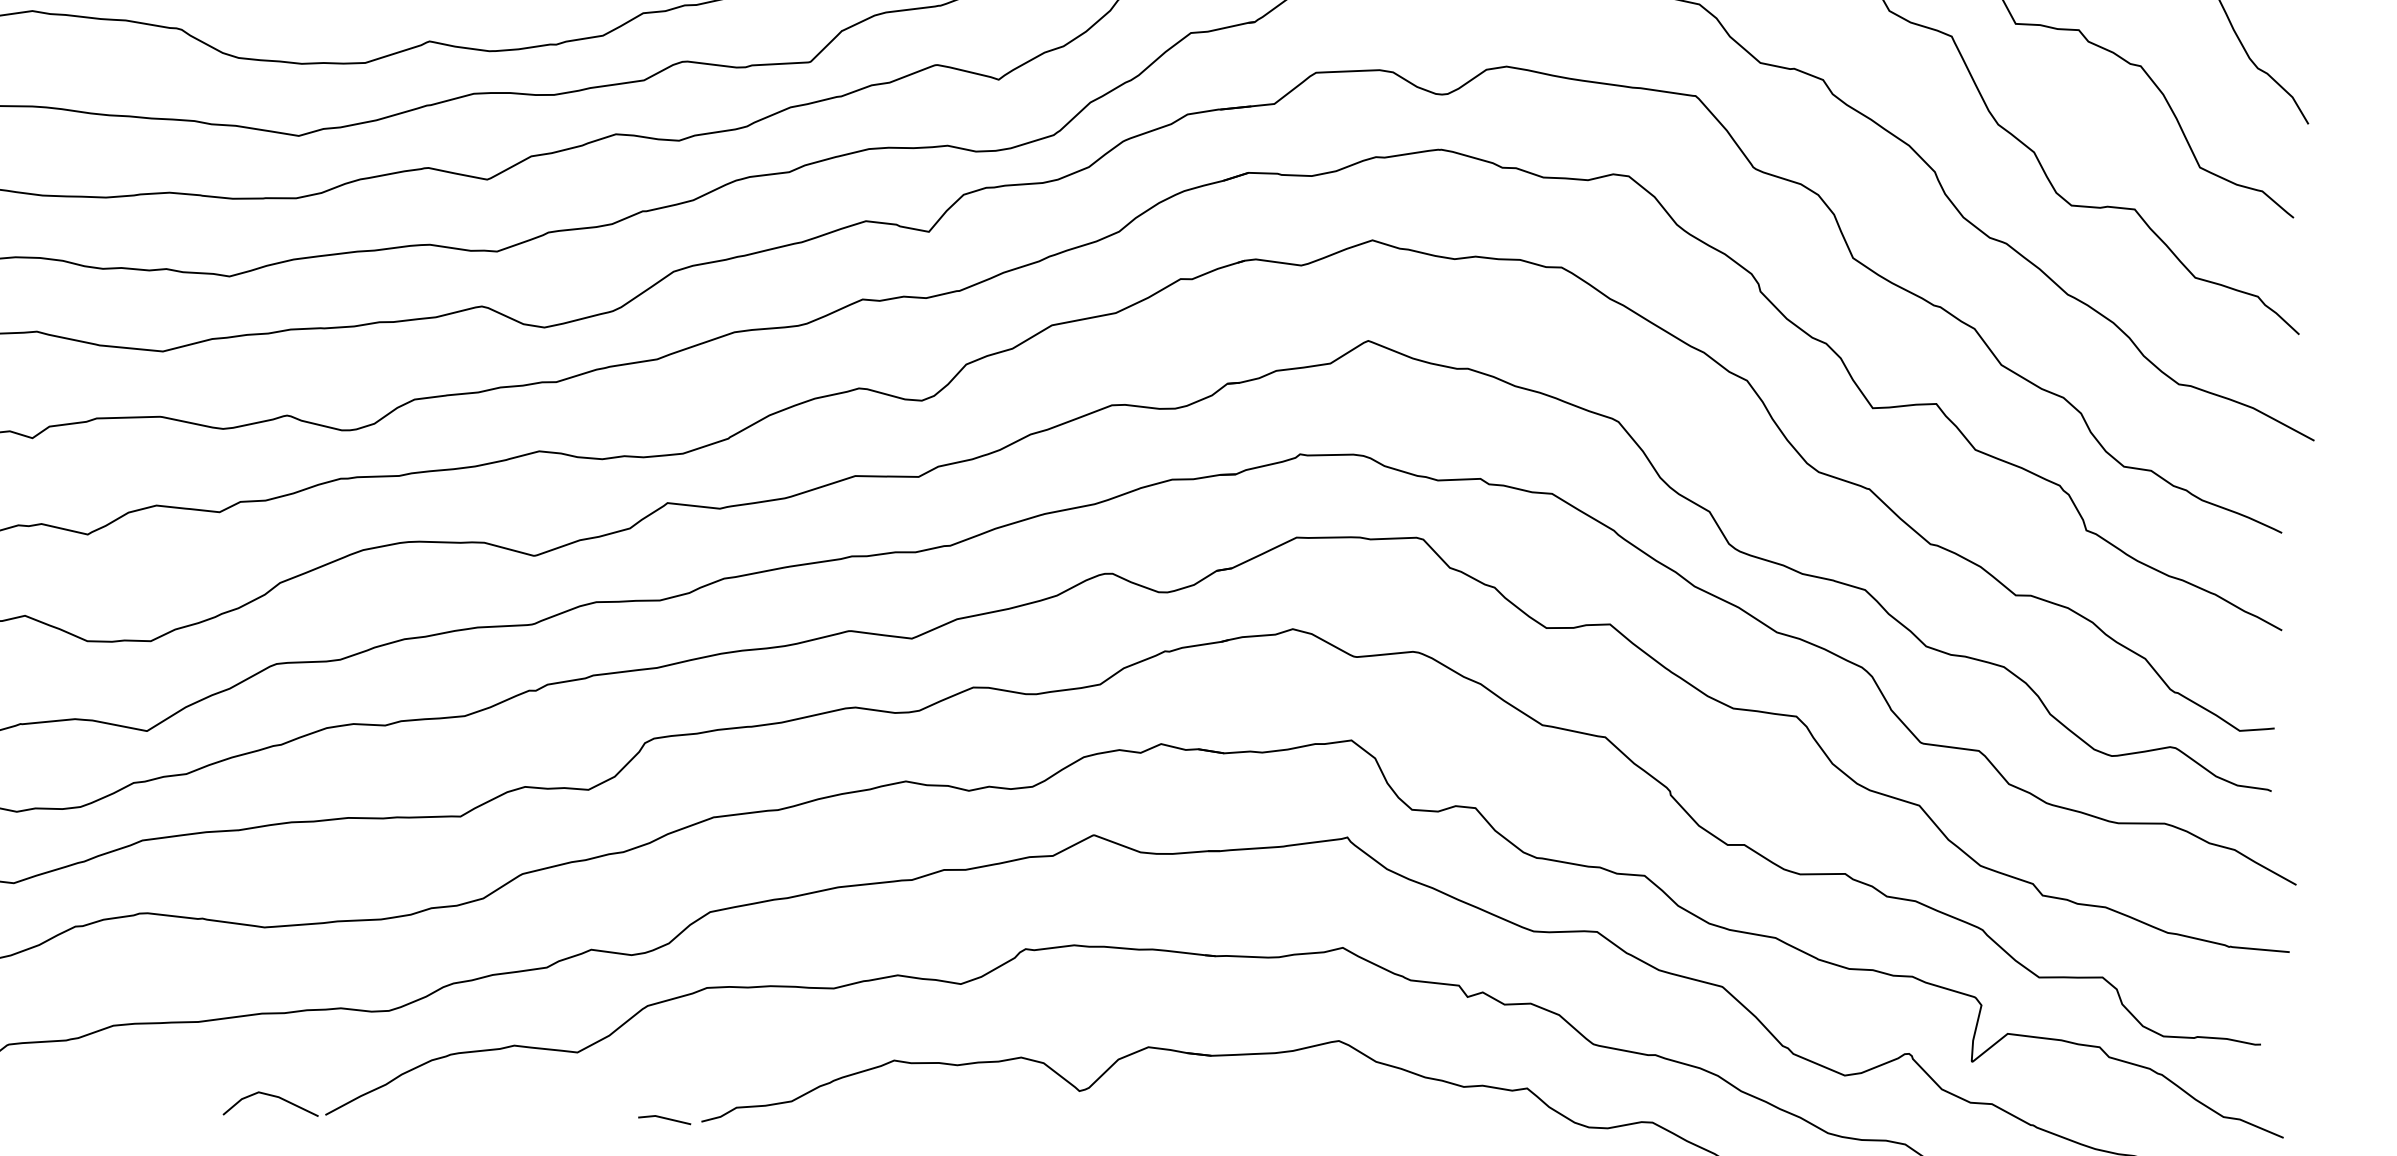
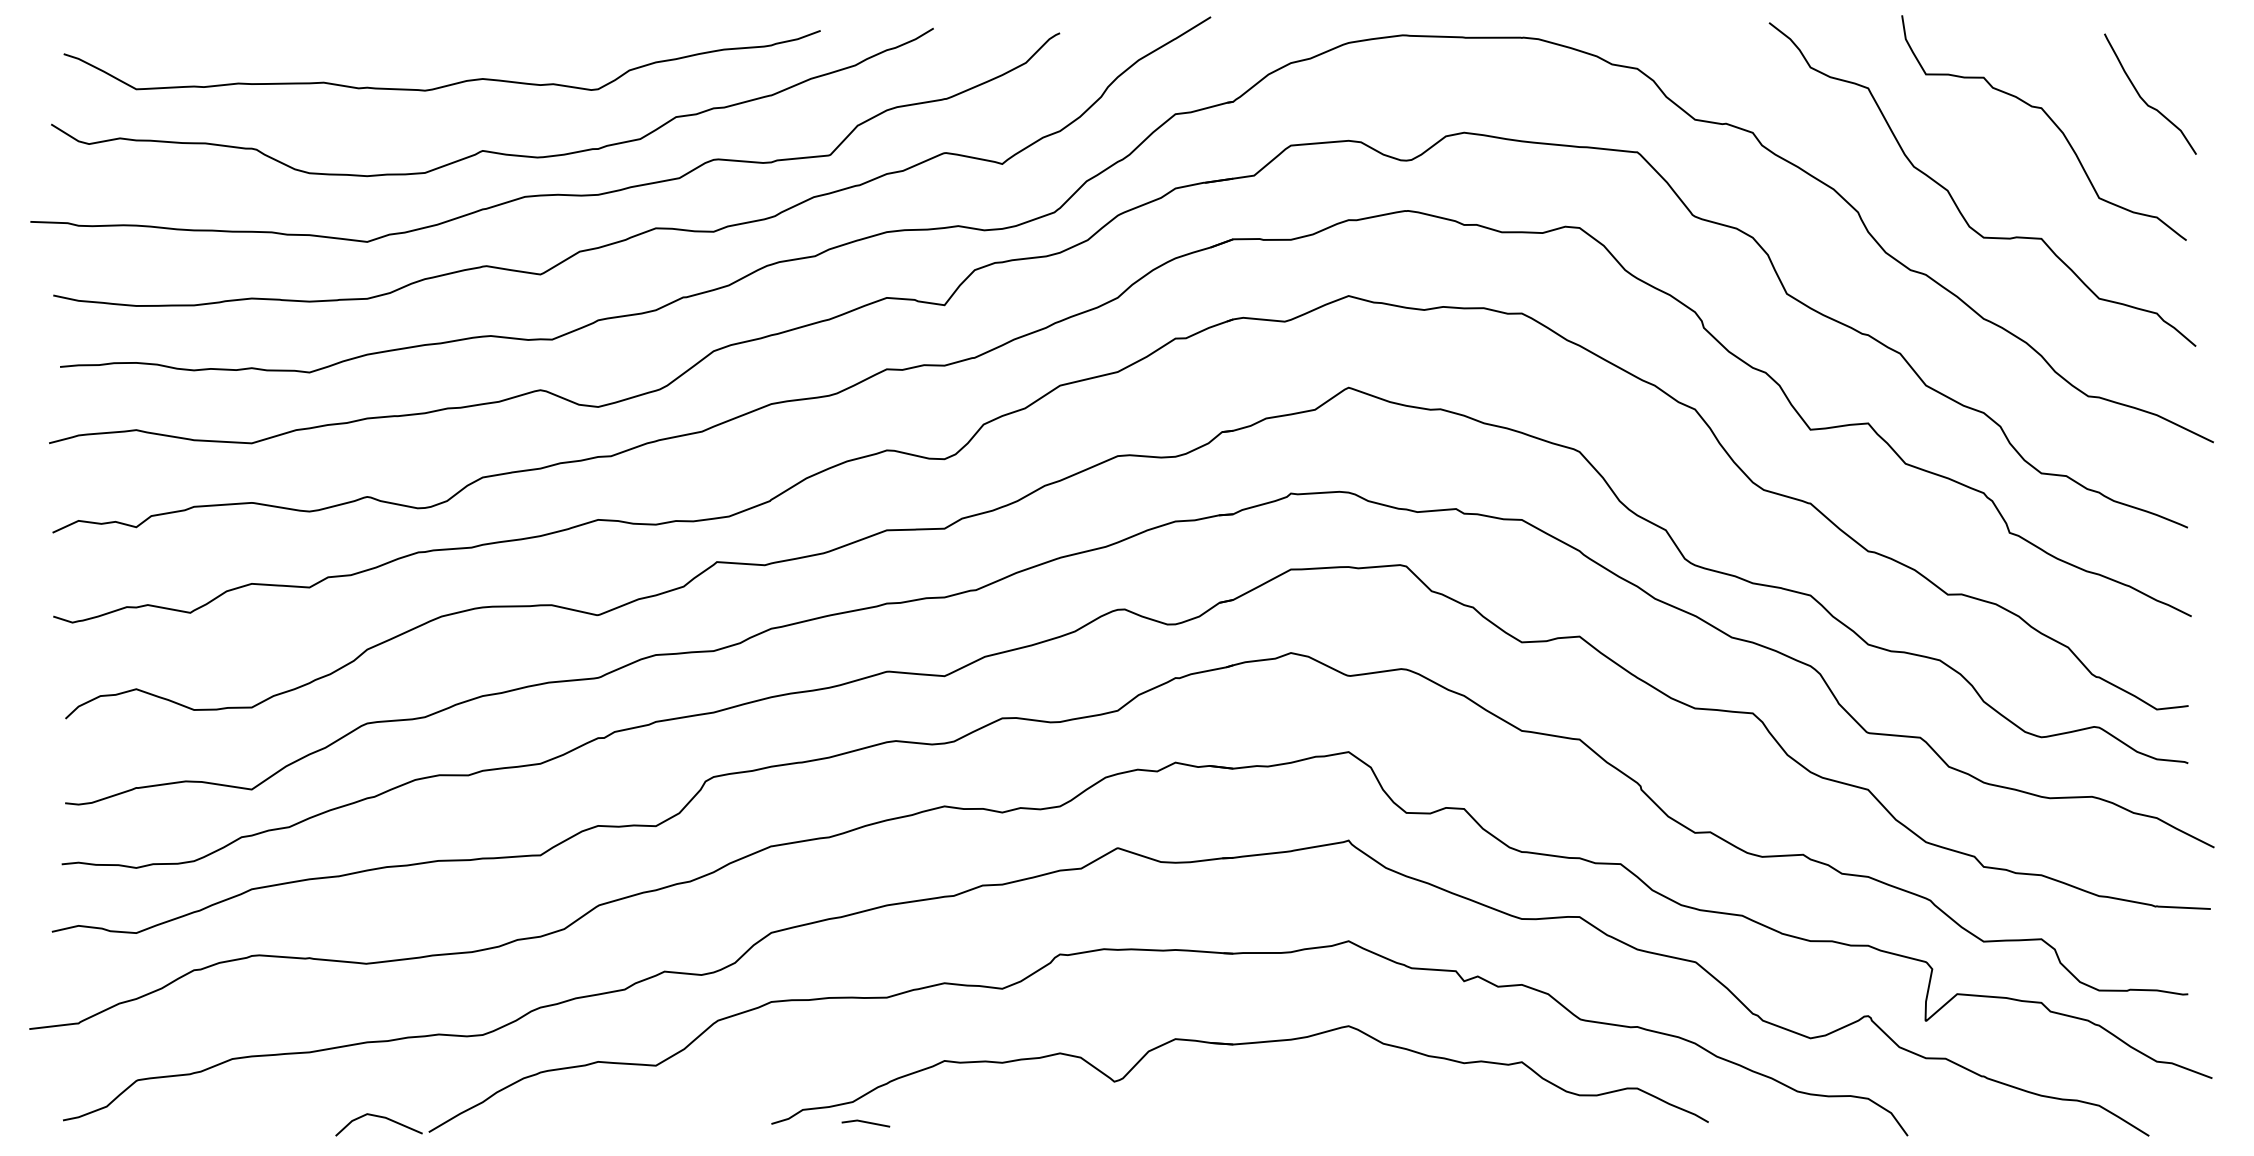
line: (664, 1118) -> (865, 1122), moved

